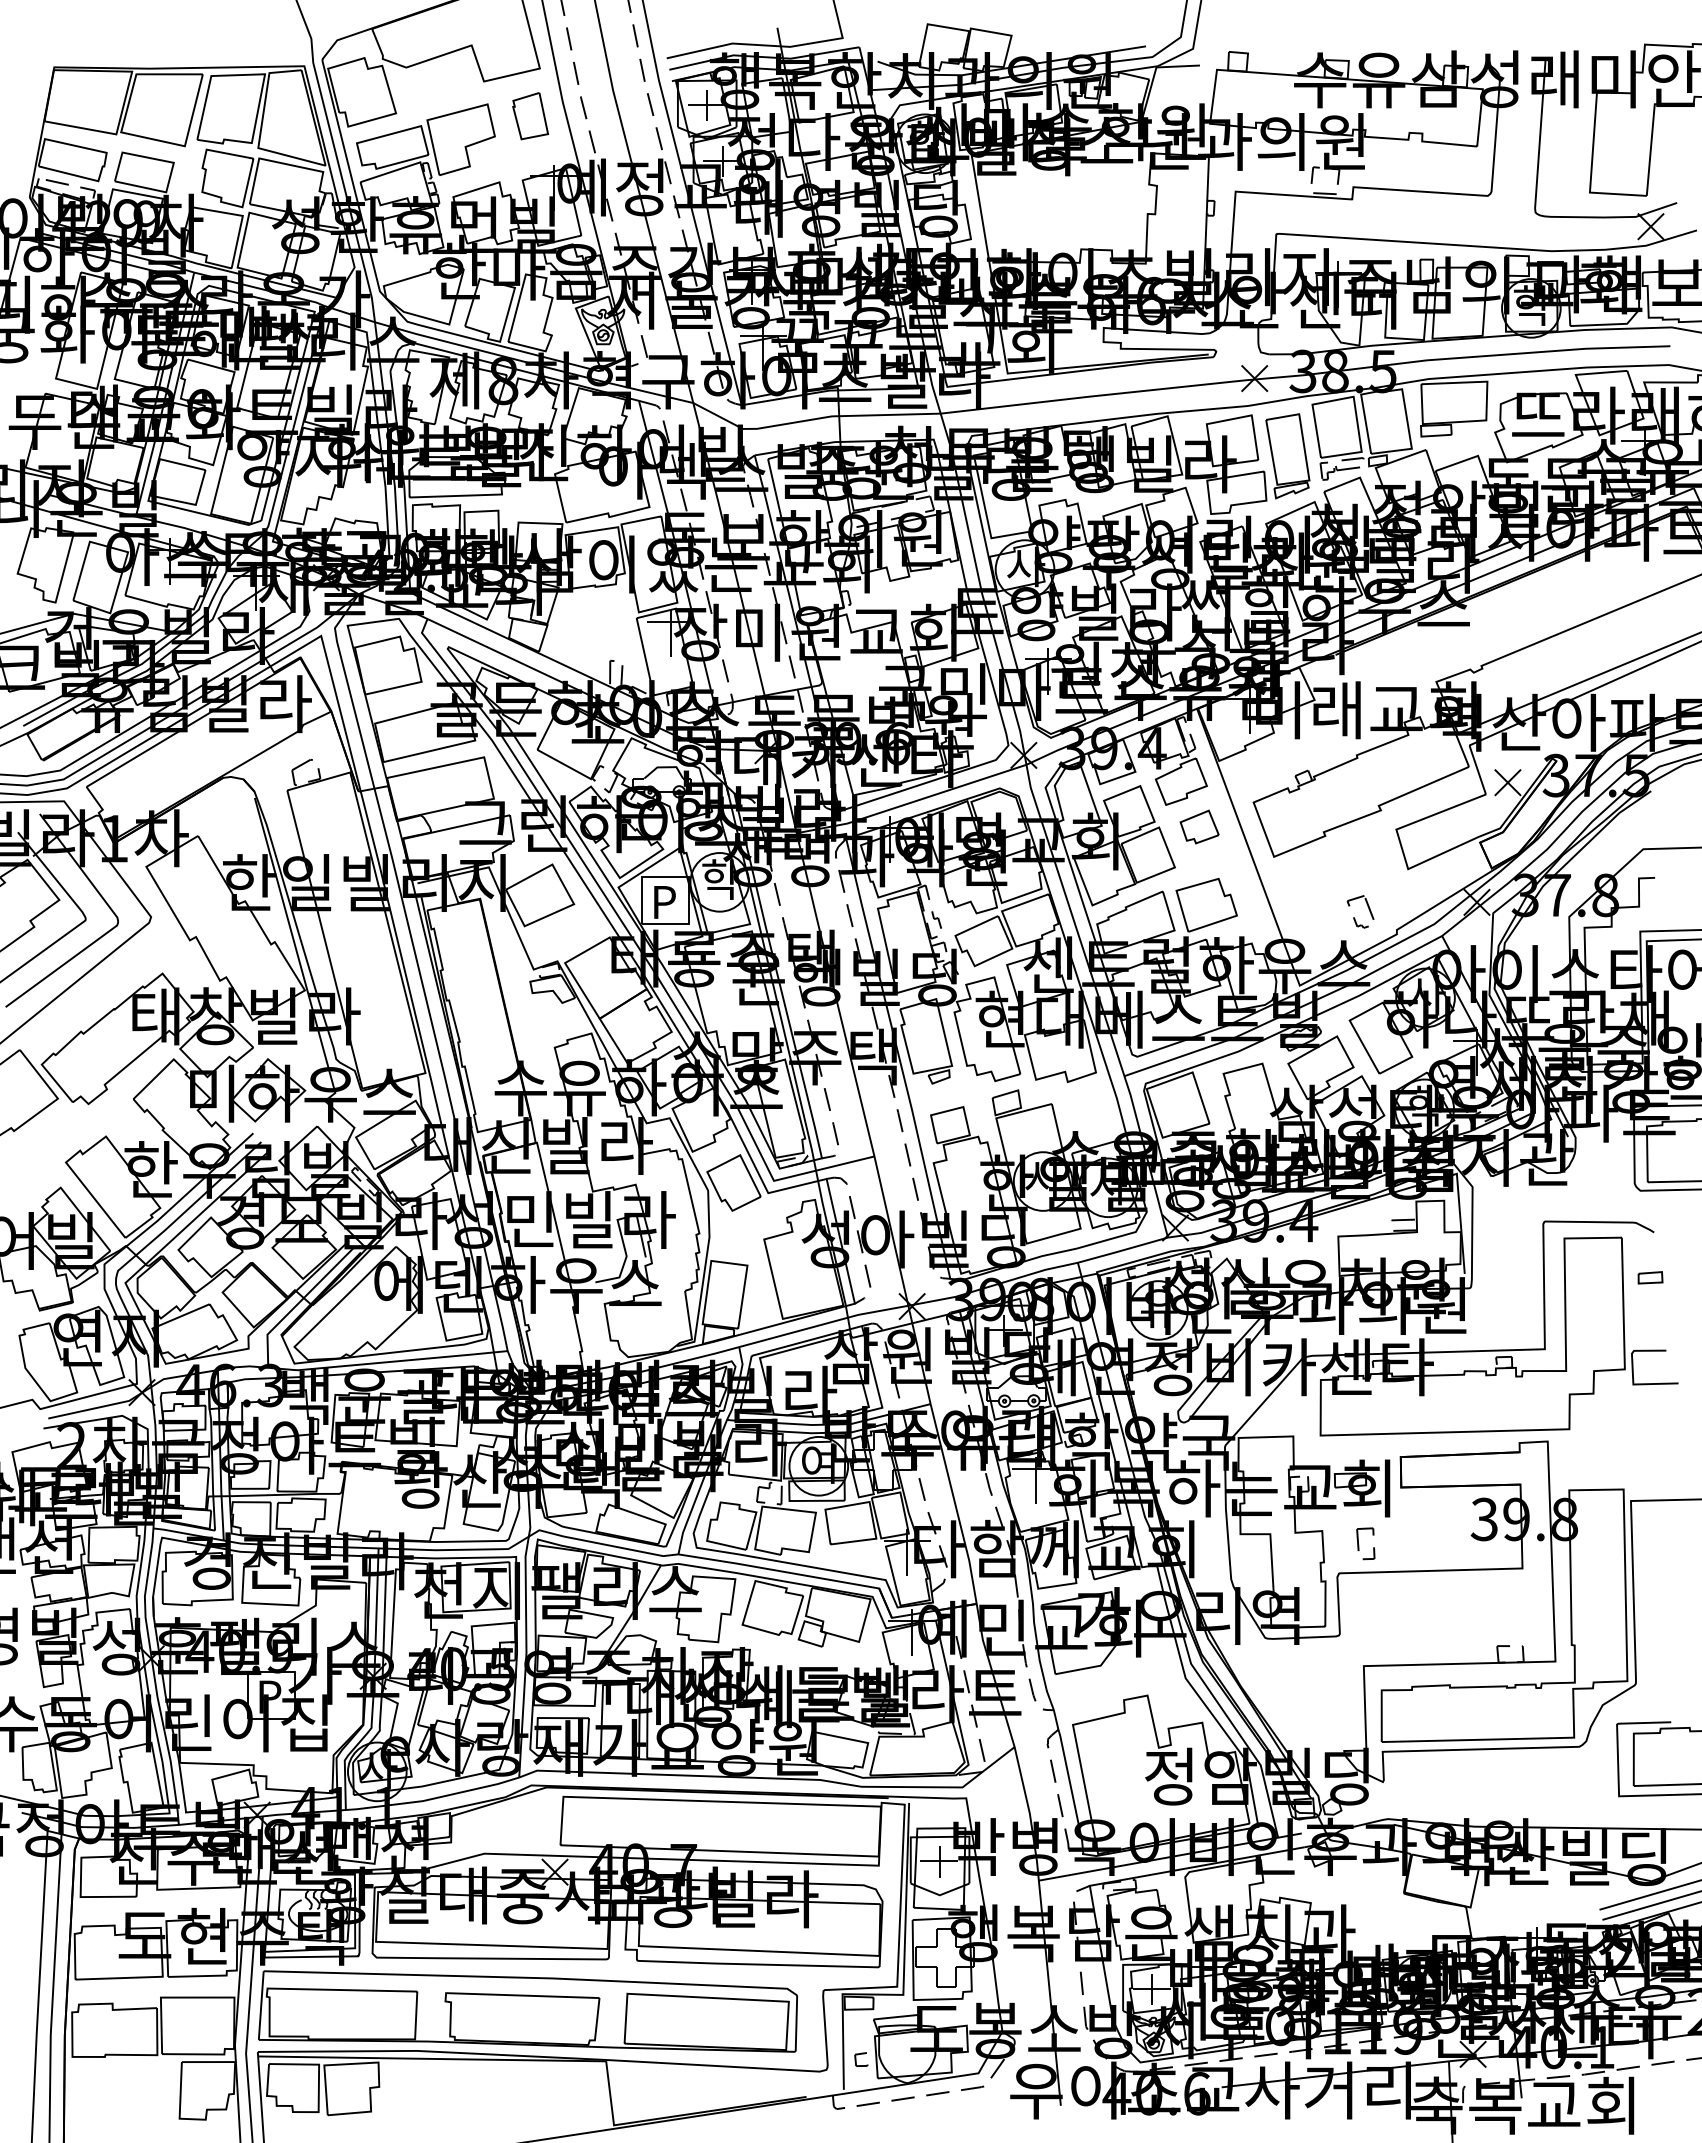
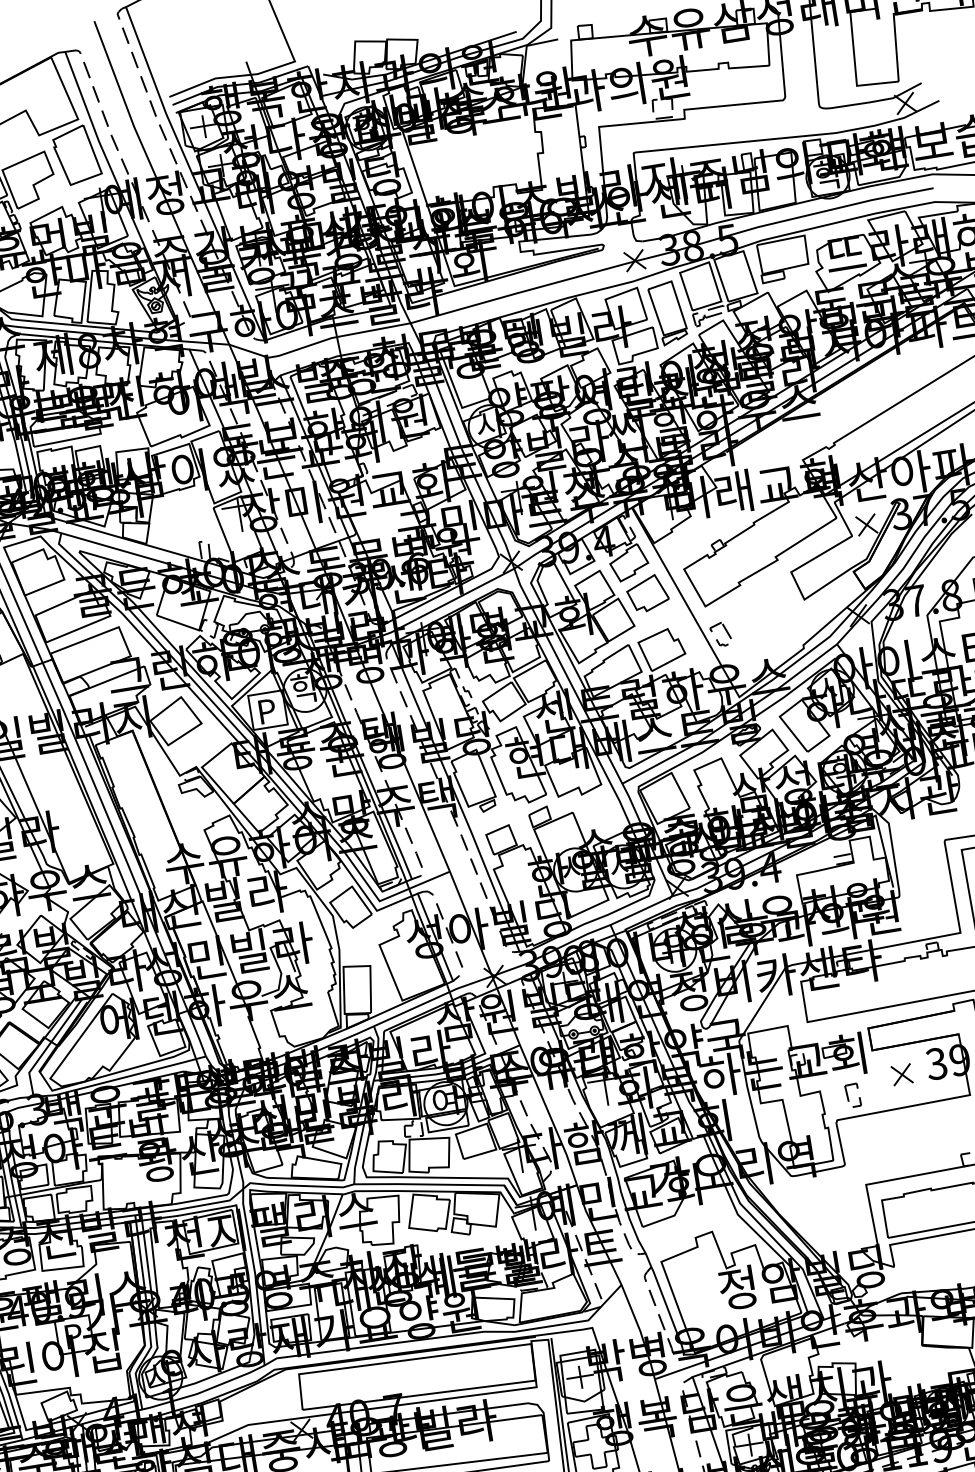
part: (530, 115) -> (76, 154), size x1.67
part: (1199, 826) -> (647, 593), size x1.43
part: (1368, 909) -> (726, 631), moved
part: (1435, 1526) -> (901, 1074), added

